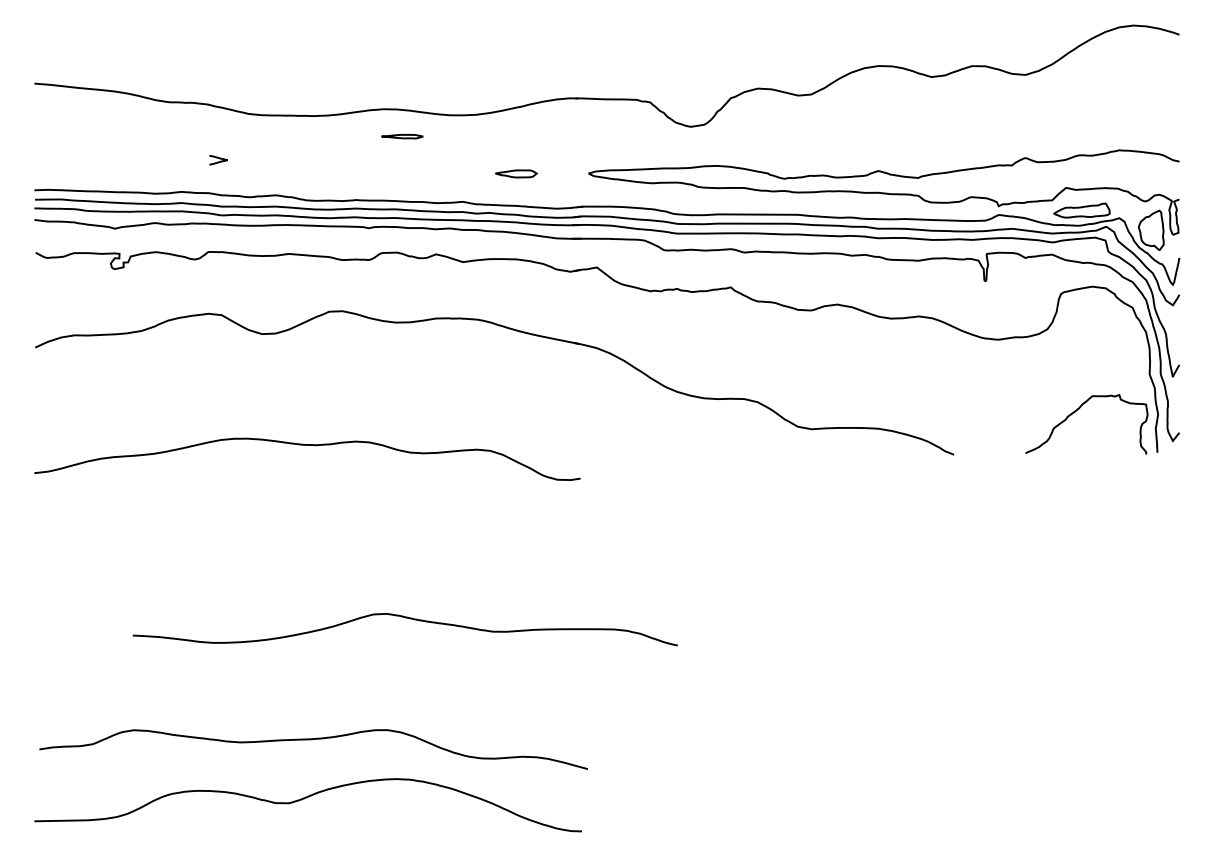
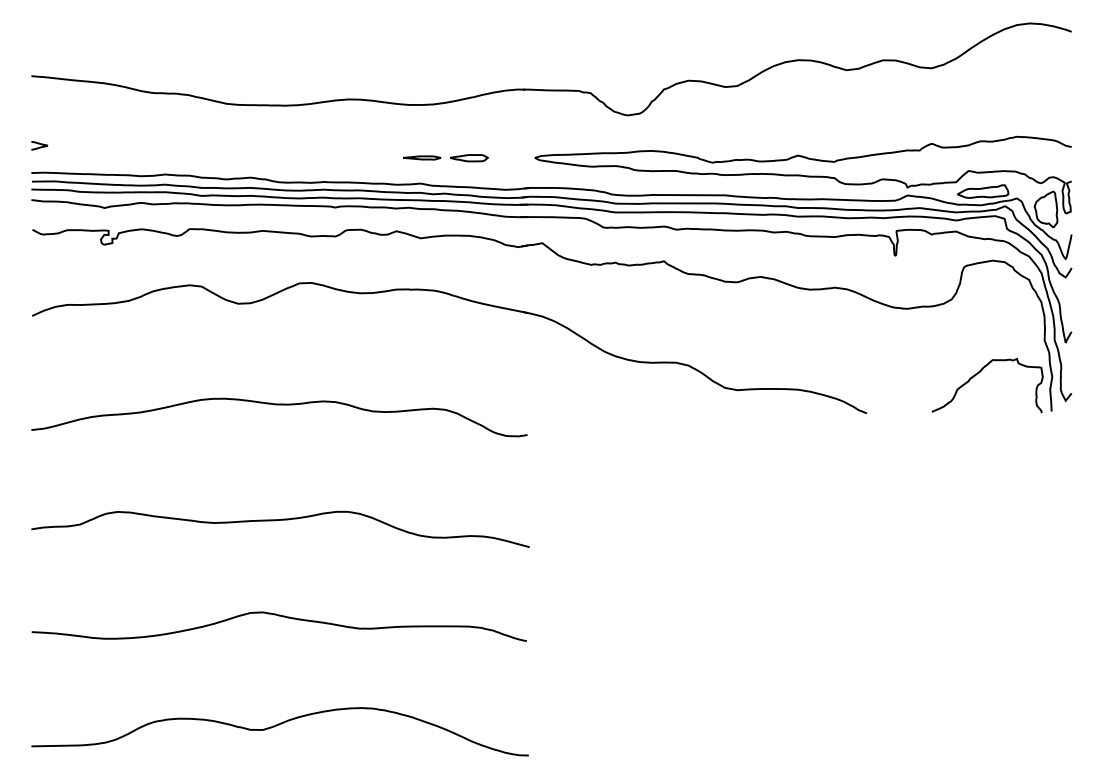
part: (402, 136) -> (422, 157), moved
curve: (218, 161) -> (39, 146), moved
curve: (405, 618) -> (279, 616), moved
curve: (311, 740) -> (278, 521), moved

